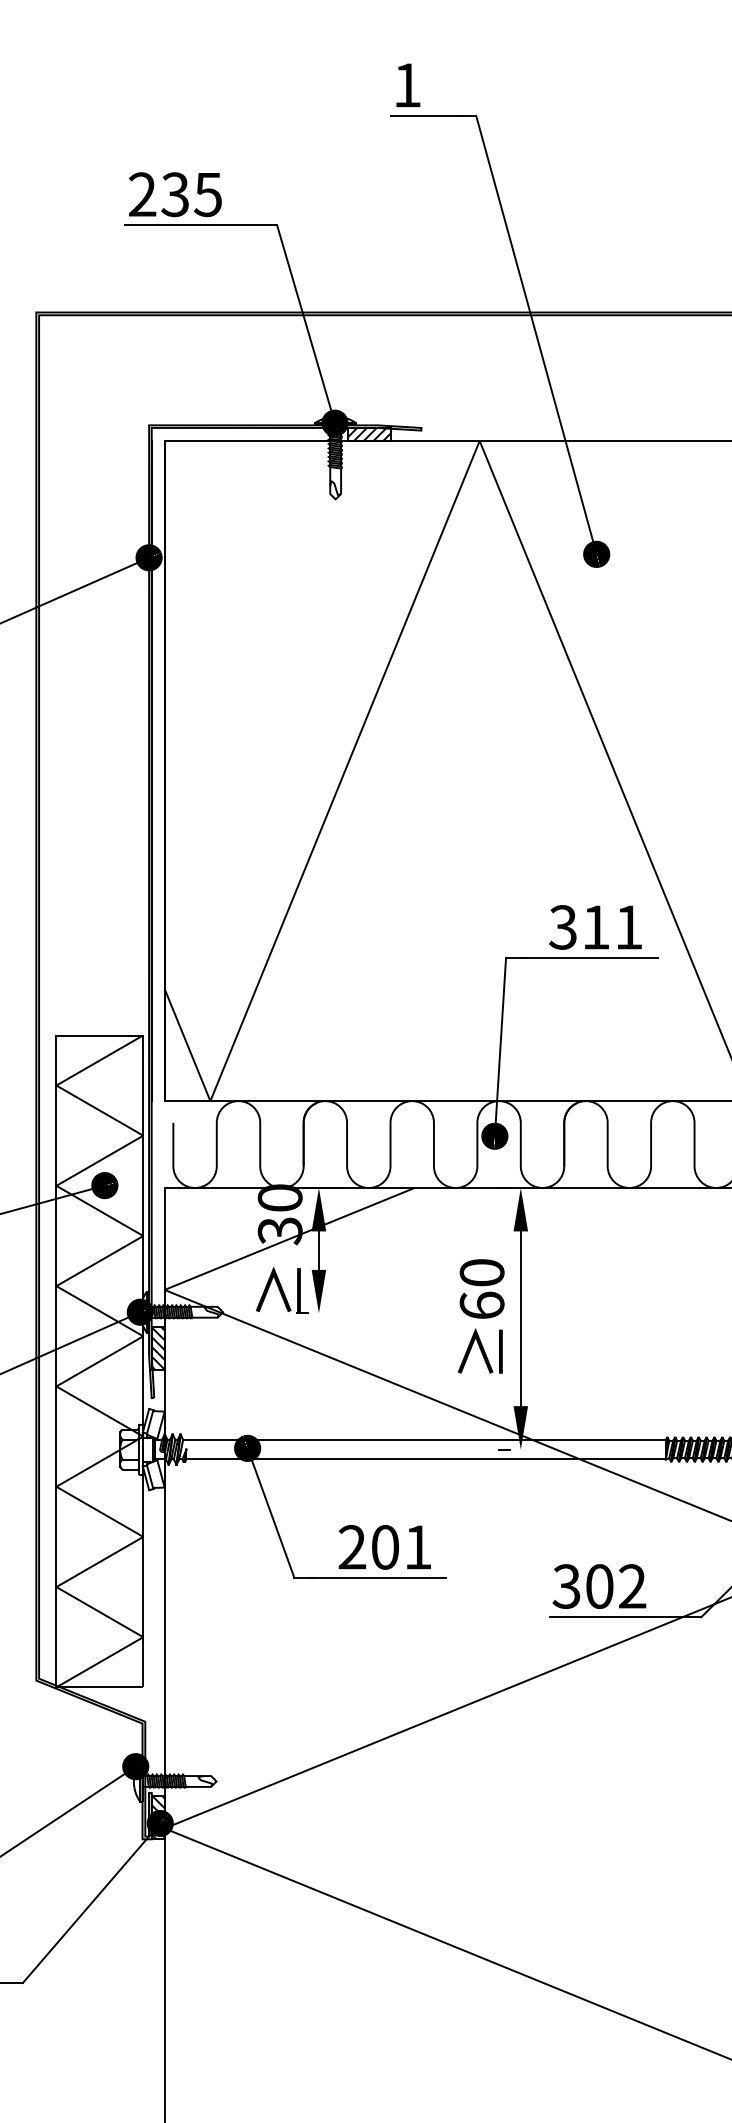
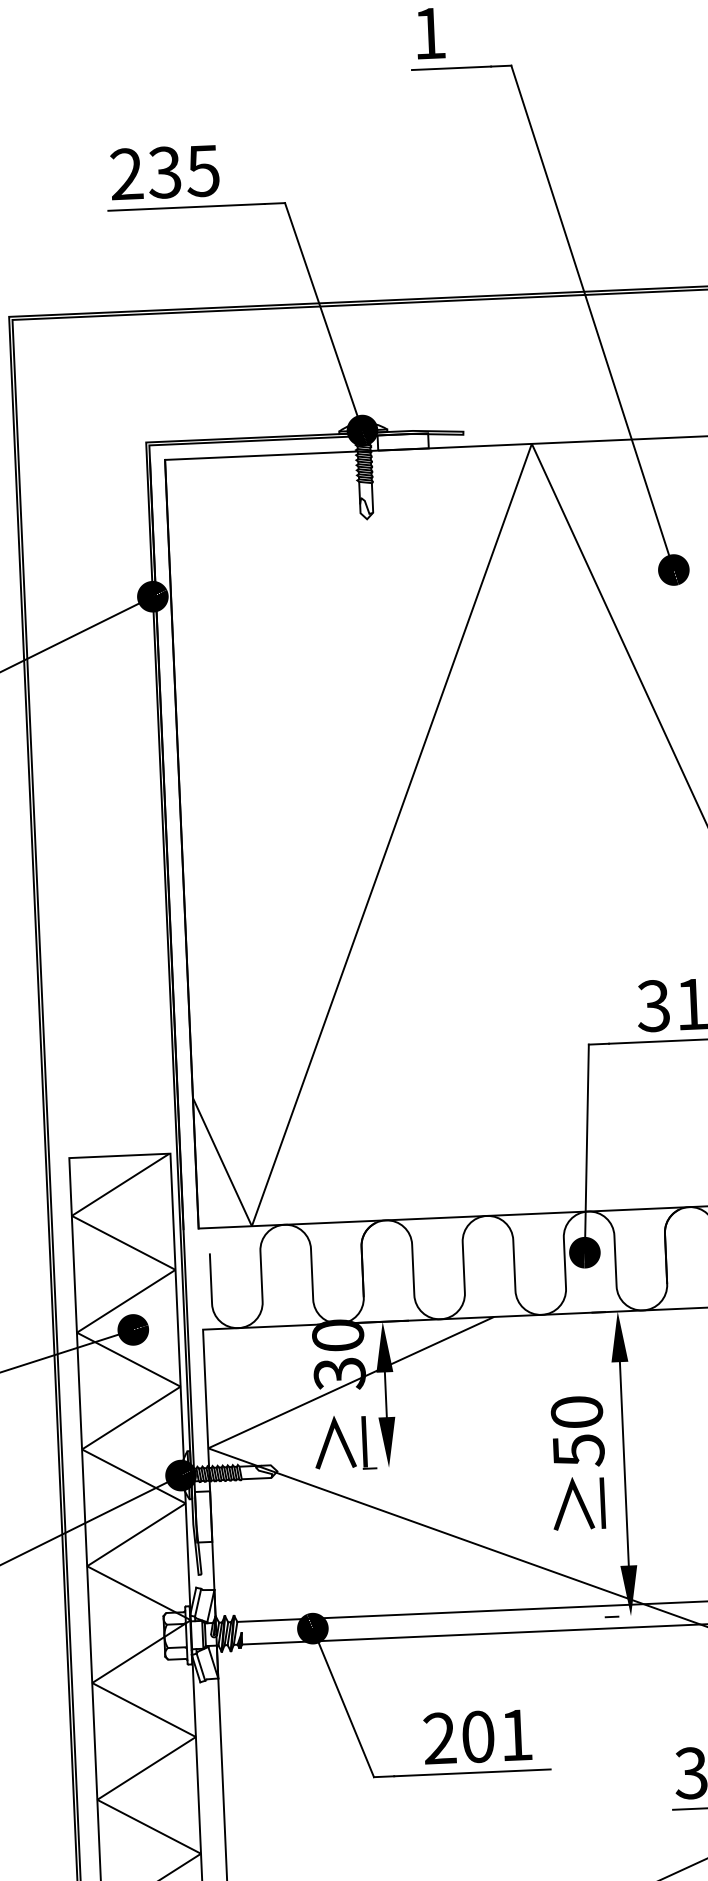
hatch: (369, 433) -> (403, 440), removed
text: (481, 1305) -> (577, 1450), 60 -> 50
hatch: (157, 1348) -> (202, 1516), removed

